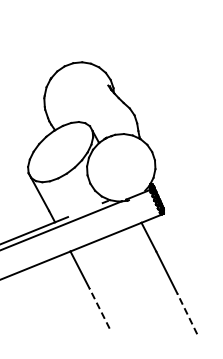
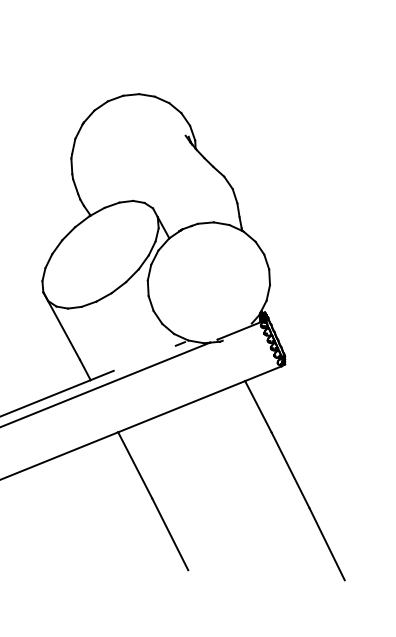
line: (99, 308) -> (170, 534), dashed -> solid
line: (187, 314) -> (327, 544), dashed -> solid

